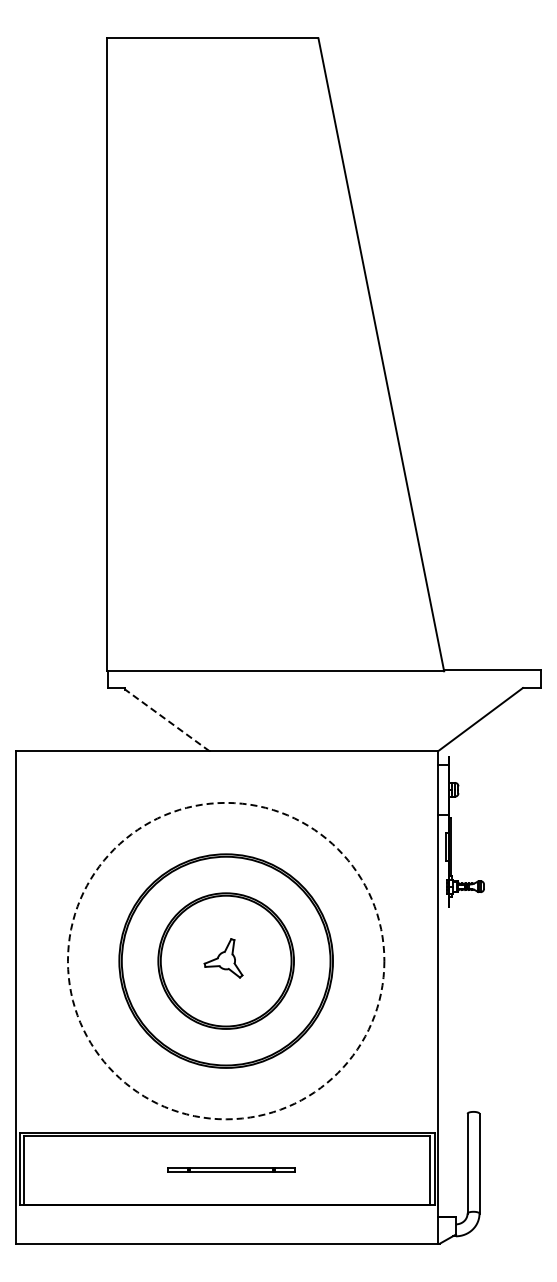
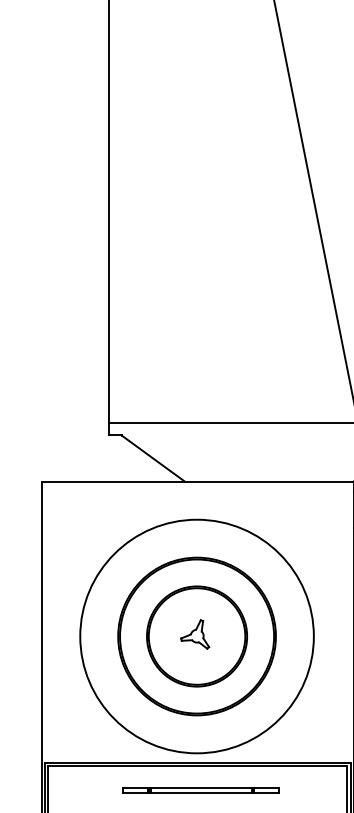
line: (167, 720) -> (153, 458), dashed -> solid
circle: (225, 960) -> (196, 636), dashed -> solid
part: (231, 1169) -> (201, 790), size x1.67

